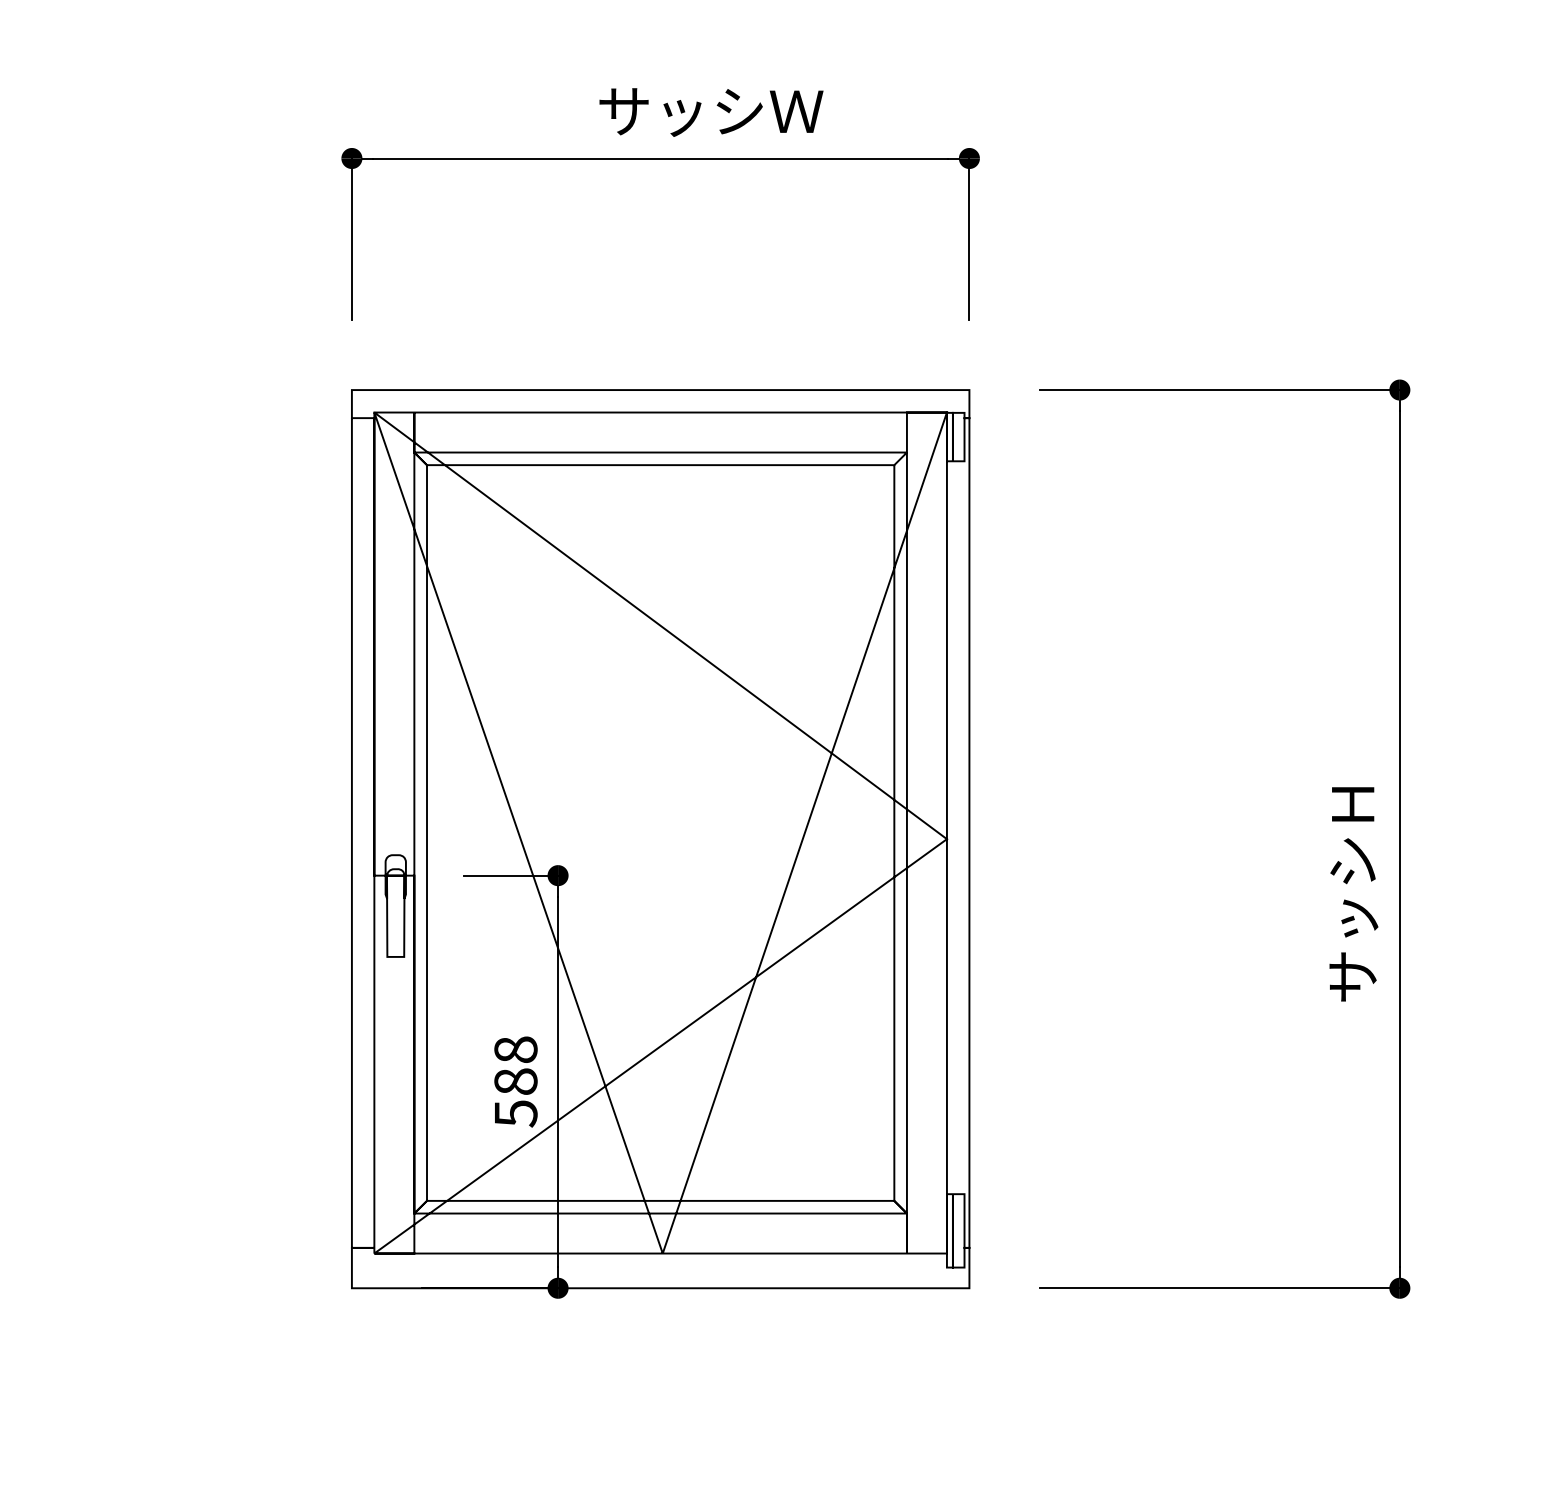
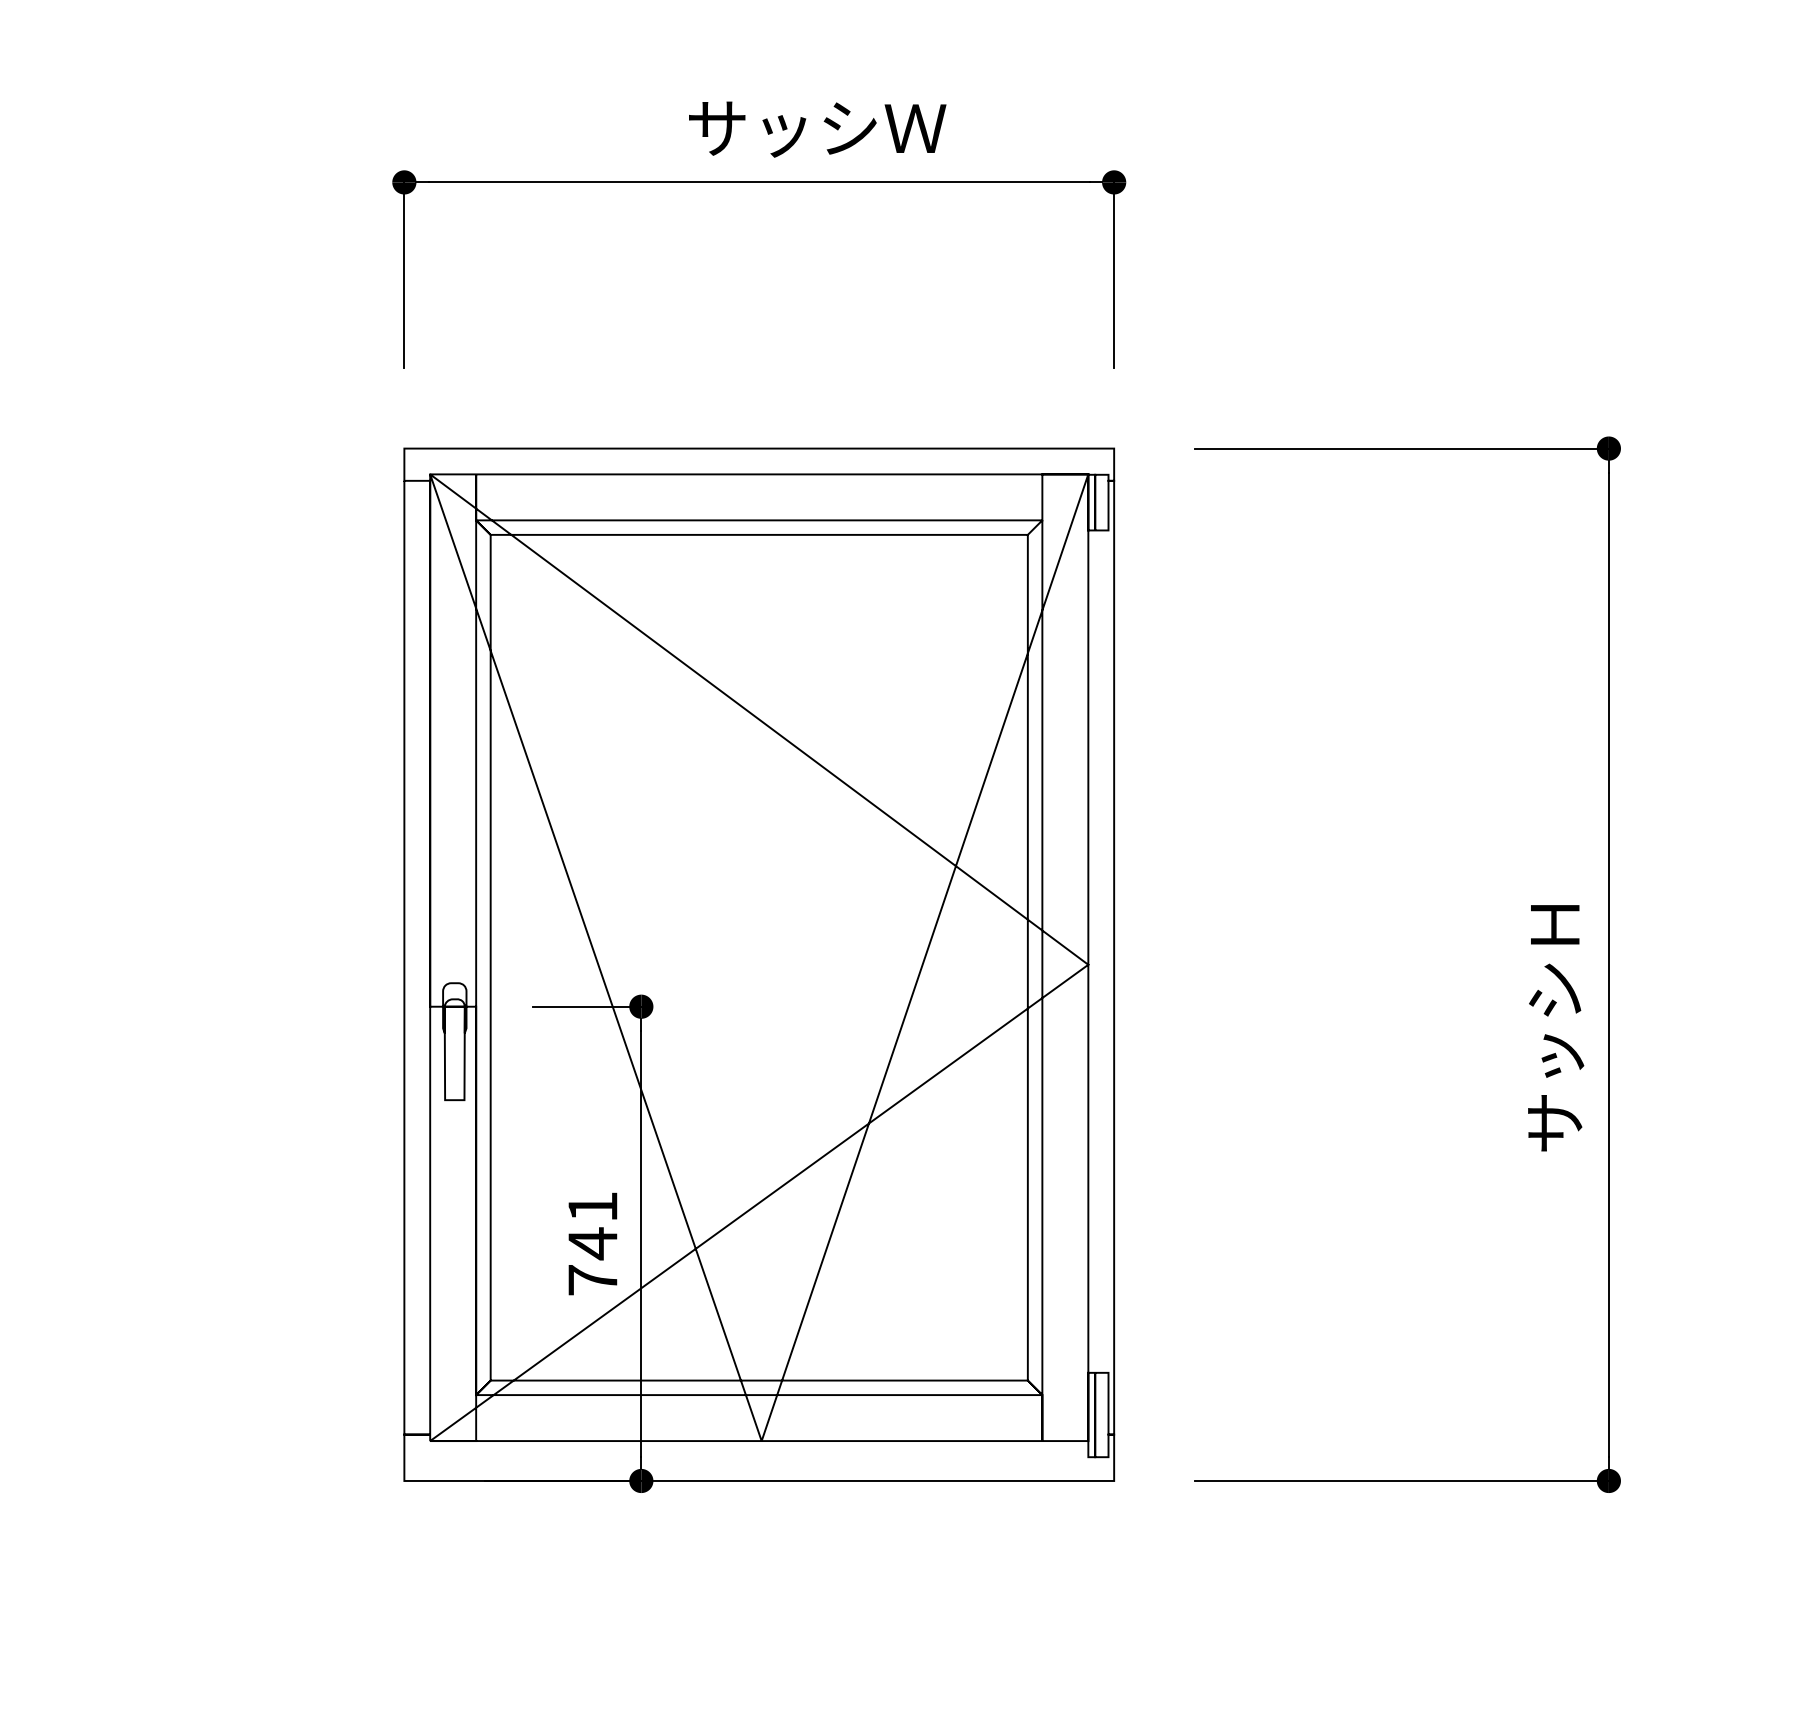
text: (515, 1081) -> (592, 1243), 588 -> 741

